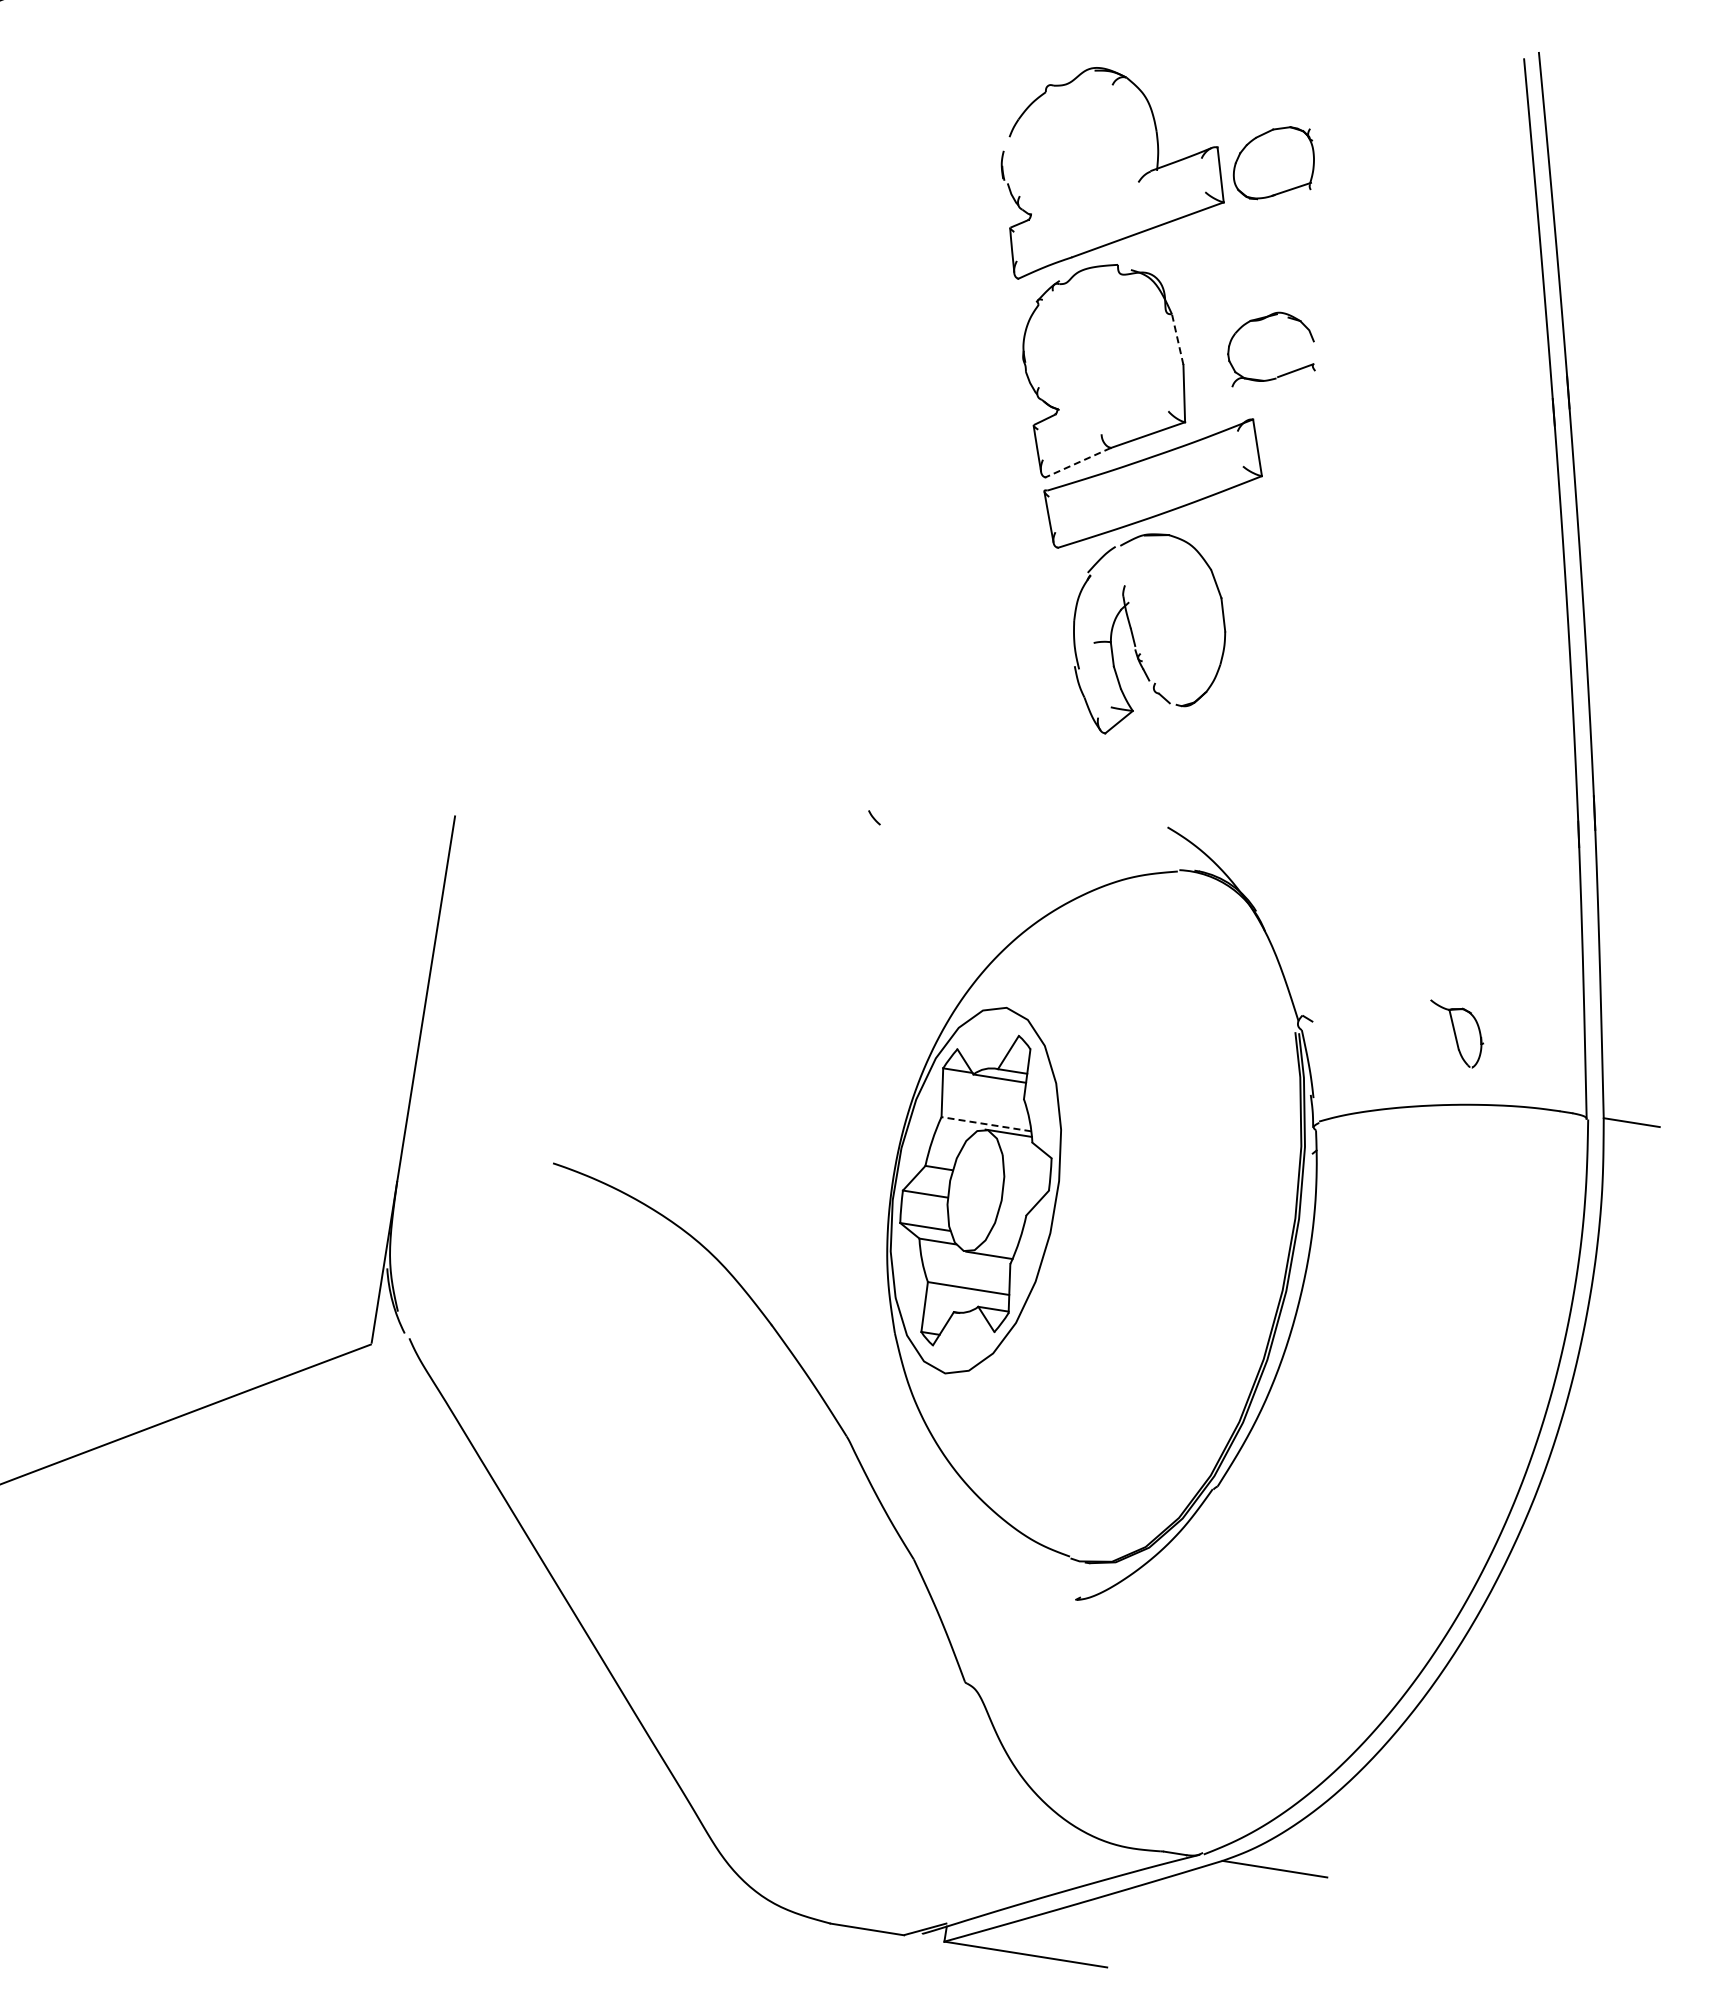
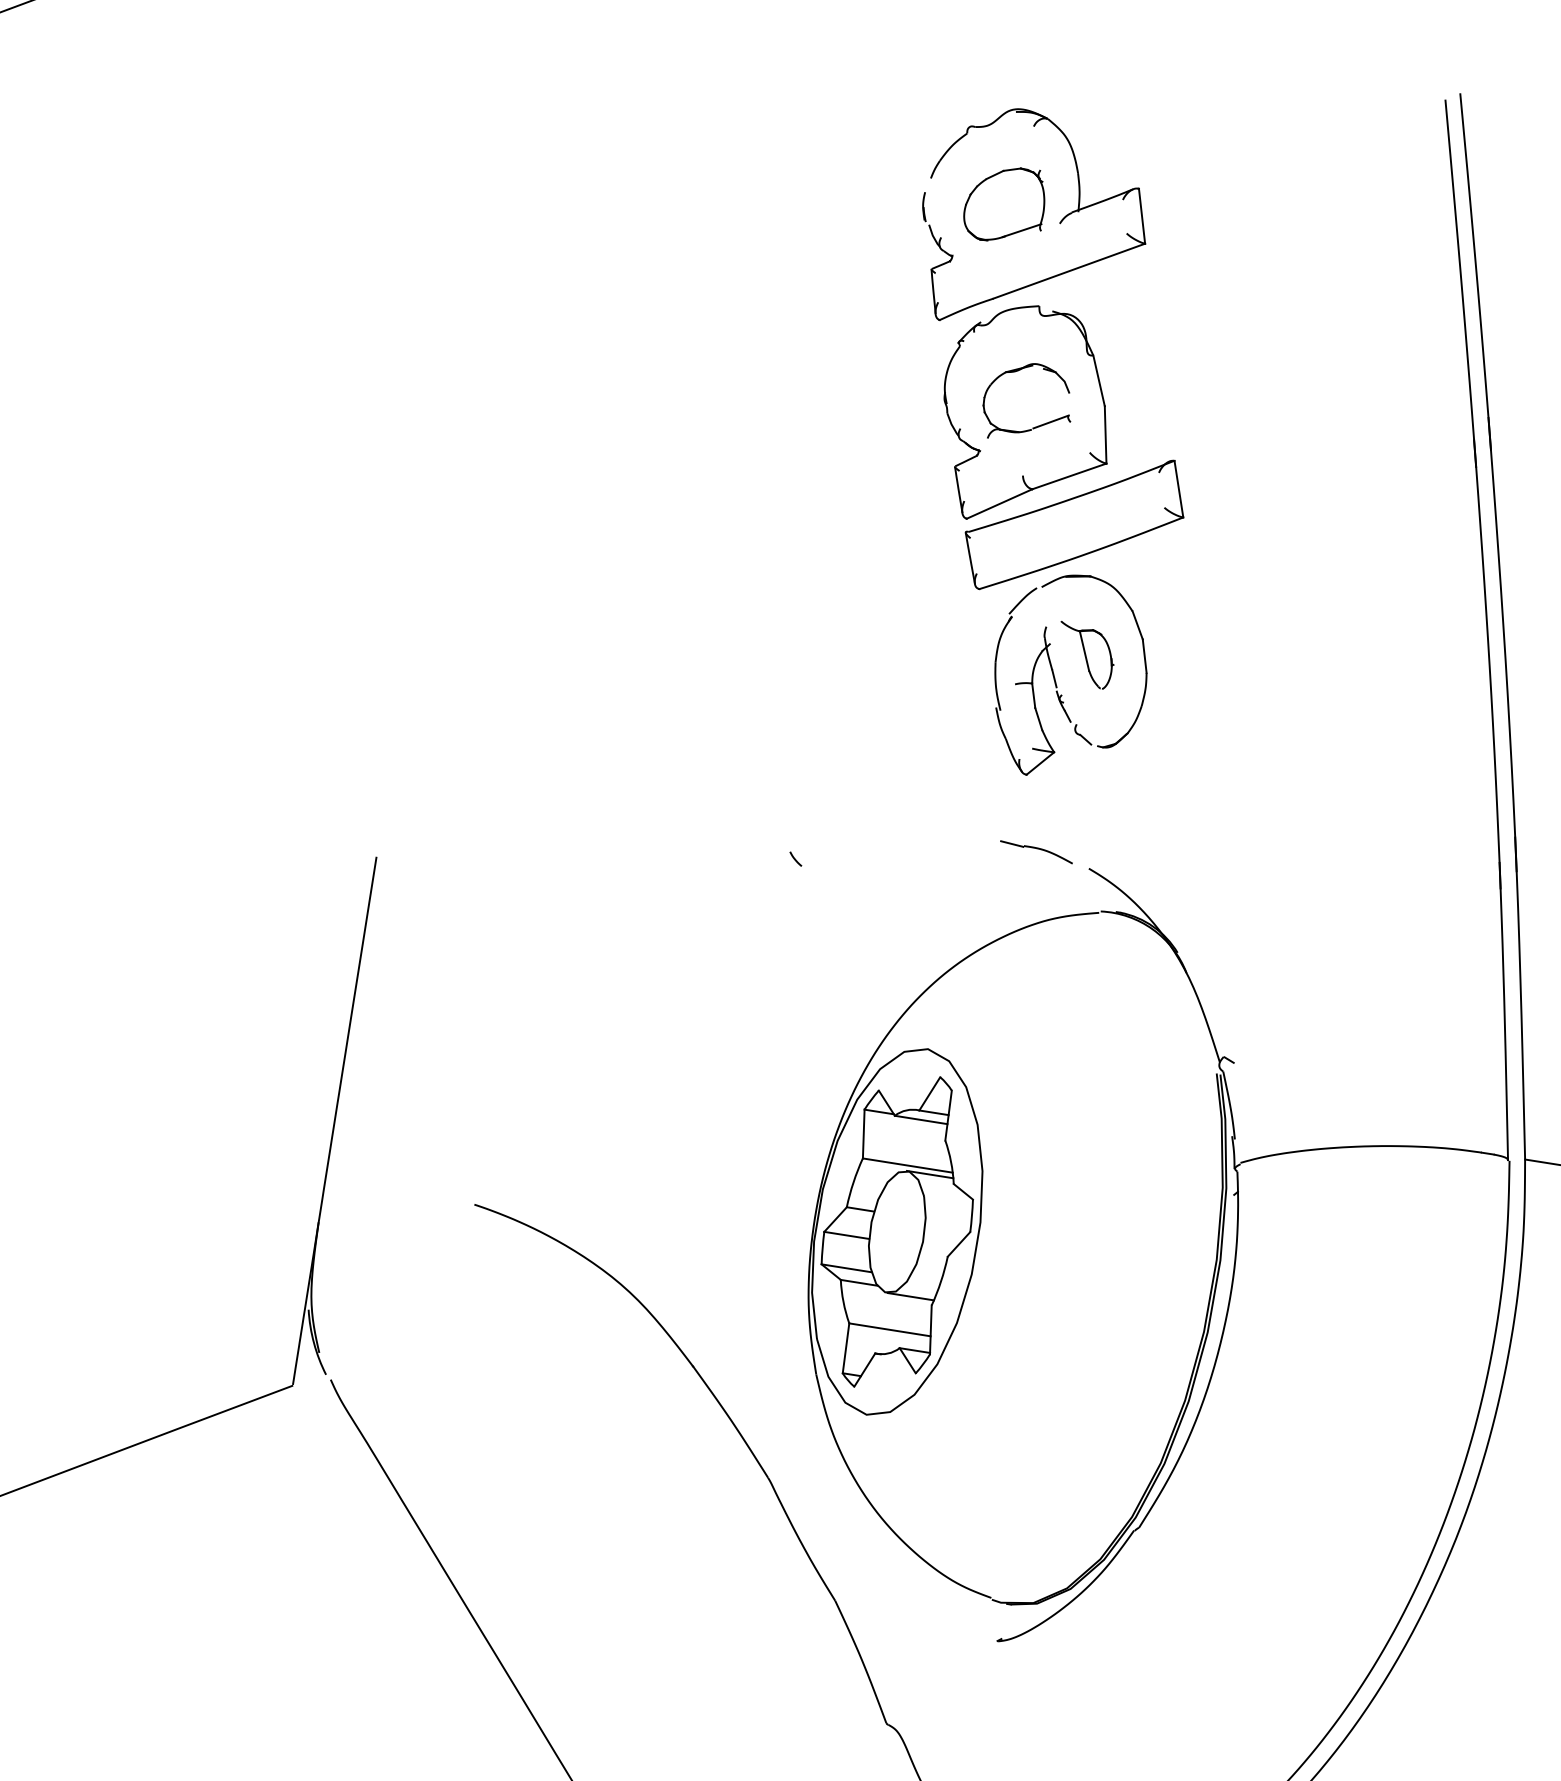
part: (1273, 163) -> (1003, 204), moved
line: (1177, 339) -> (1098, 380), dashed -> solid
part: (1281, 374) -> (1036, 425), moved
line: (1078, 462) -> (999, 503), dashed -> solid
part: (1114, 810) -> (1035, 851), added
part: (1457, 1033) -> (1087, 654), moved
line: (985, 1124) -> (906, 1165), dashed -> solid

